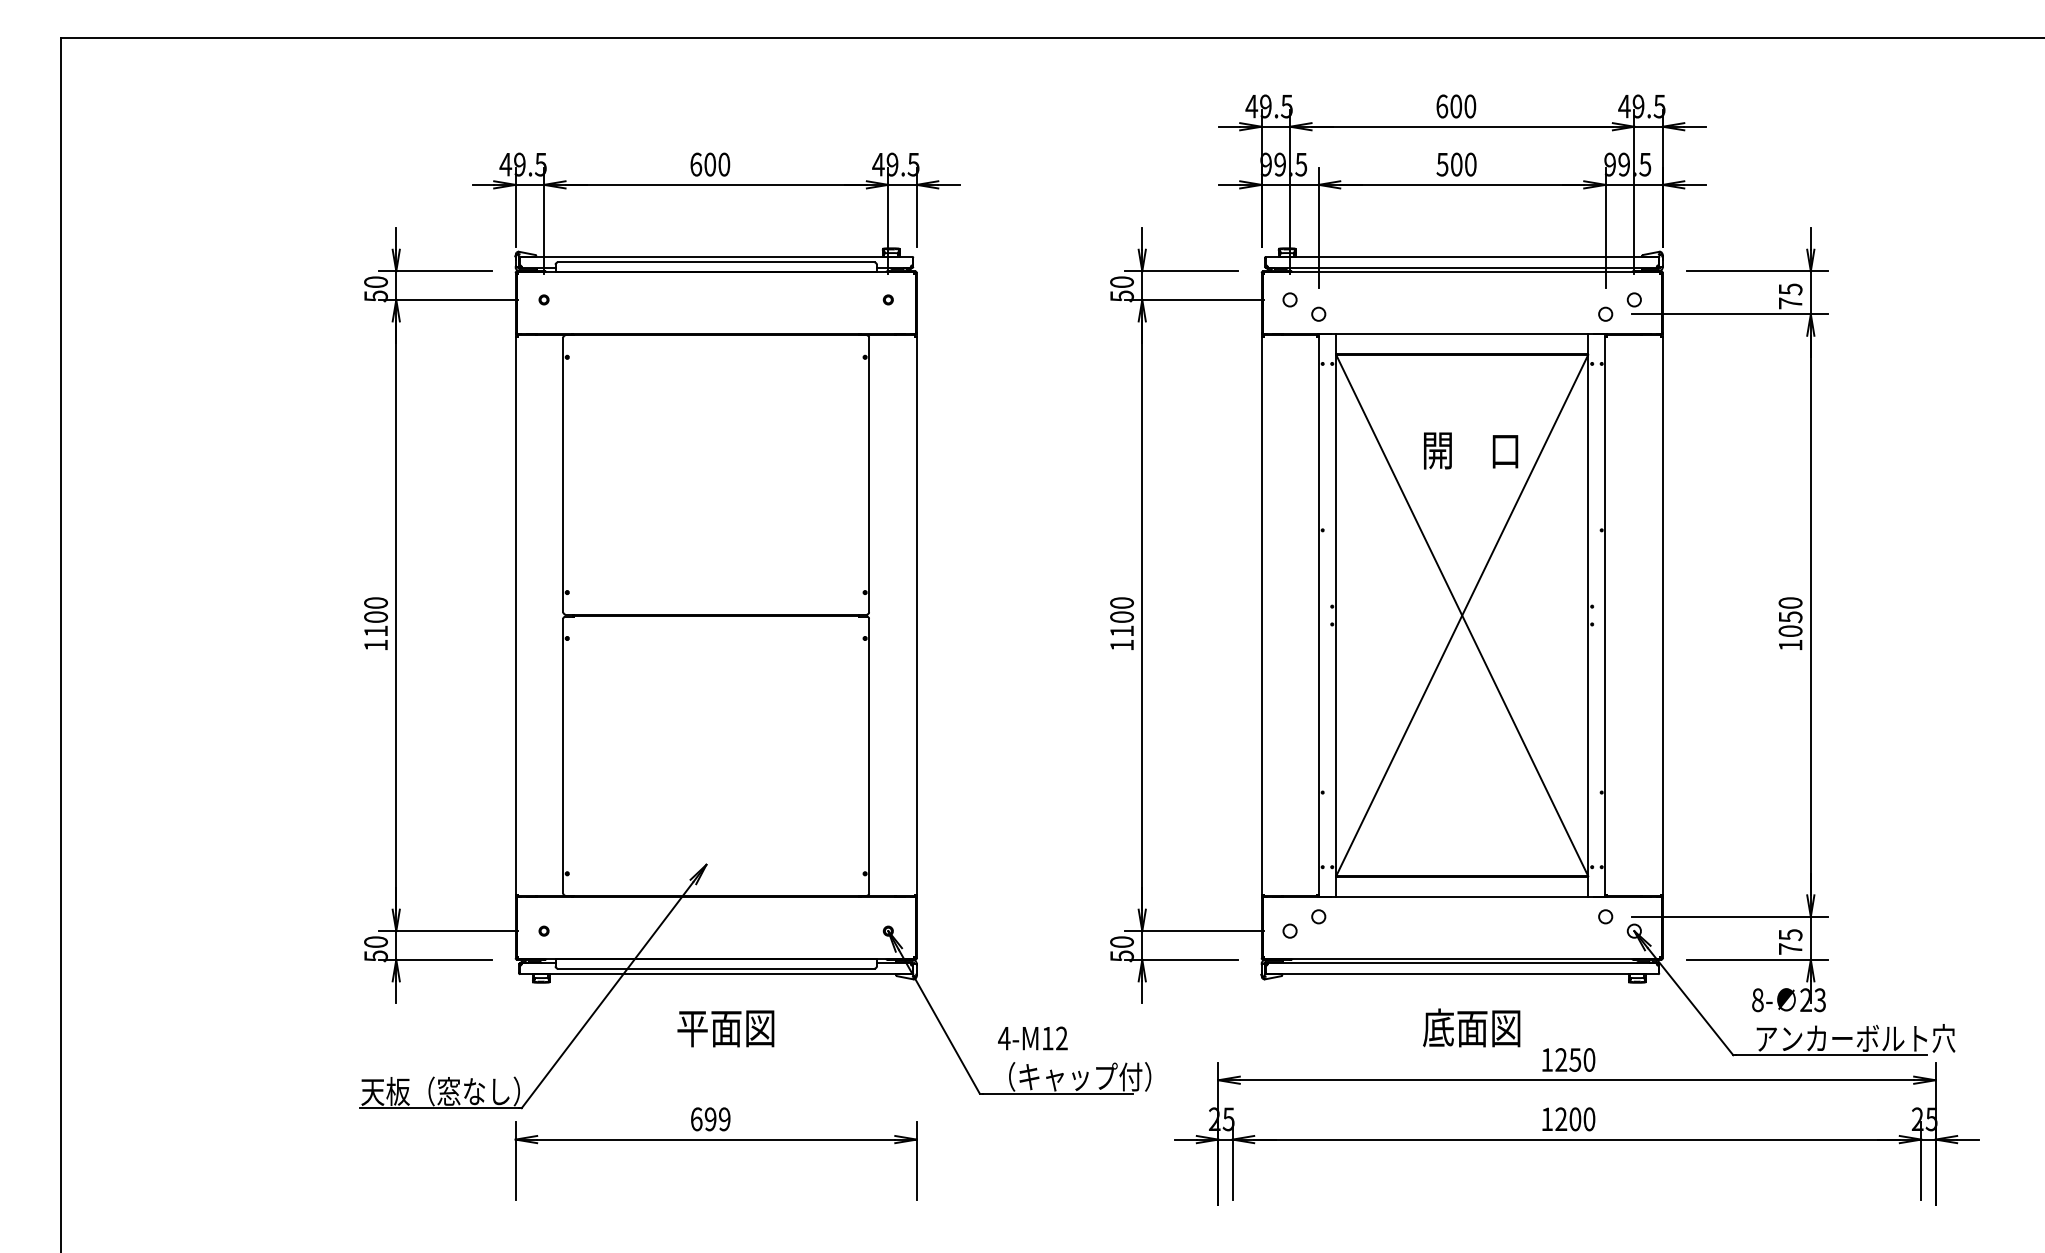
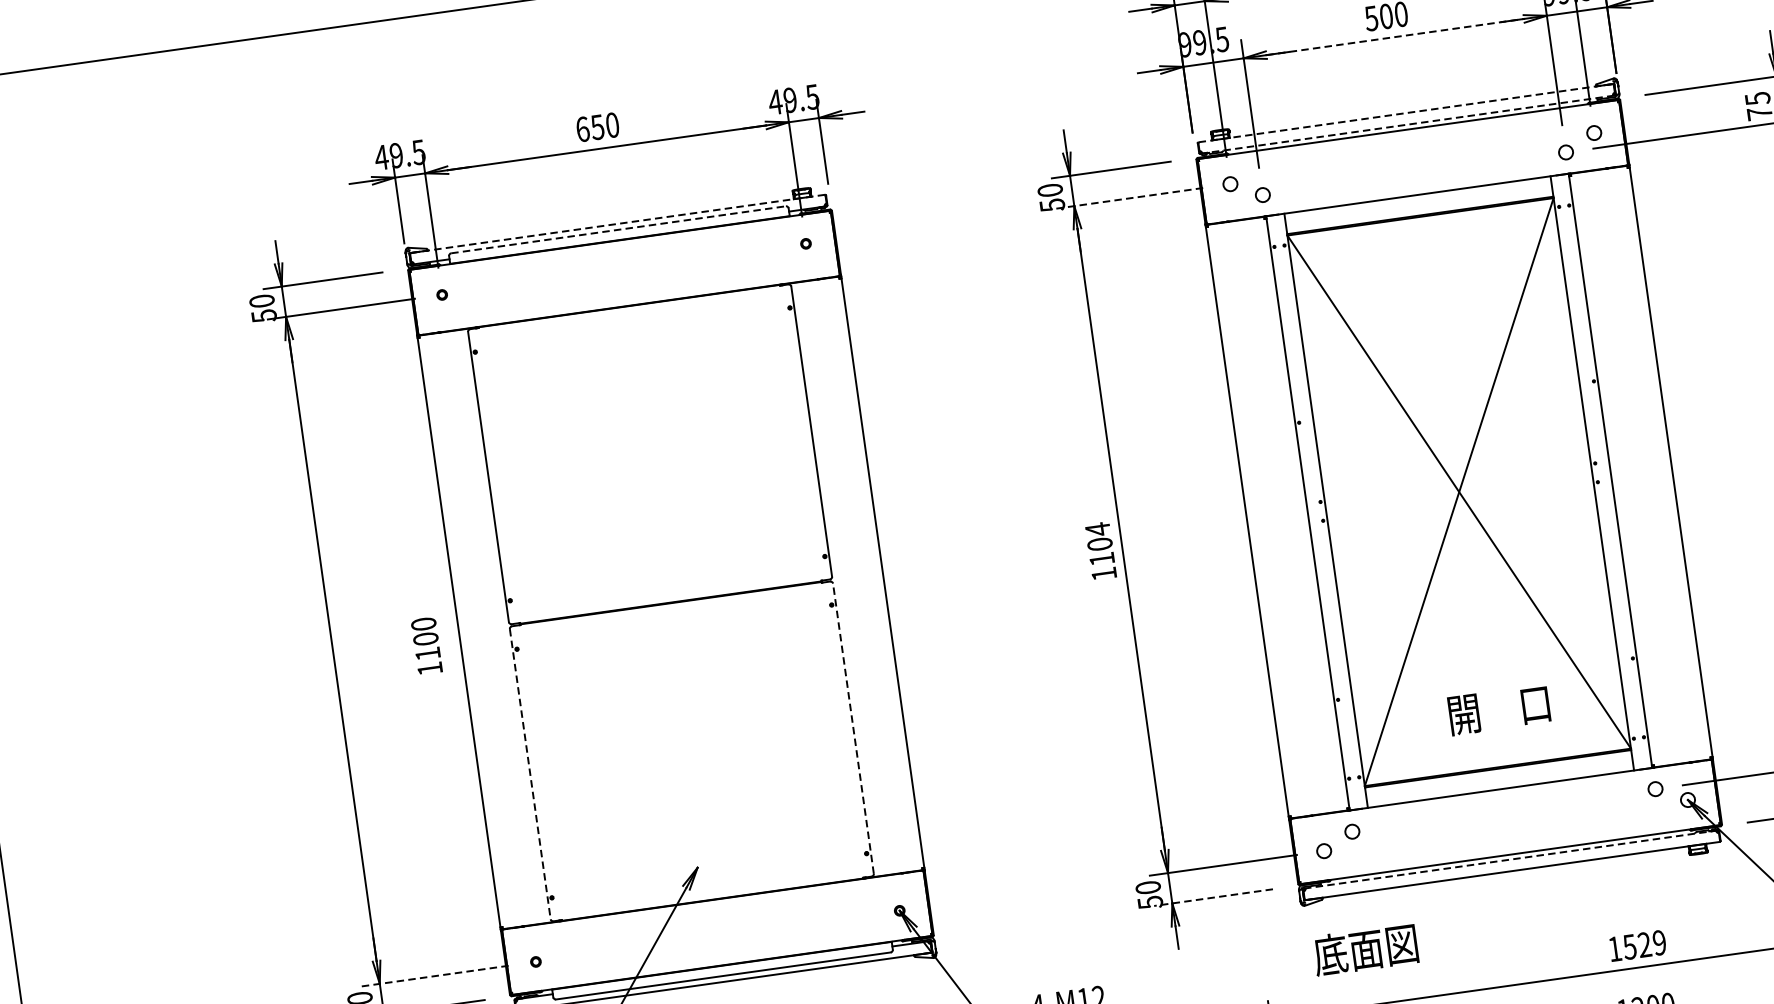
text: (710, 164) -> (597, 127), 600 -> 650
line: (1462, 184) -> (1395, 36), solid -> dashed
line: (715, 256) -> (616, 223), solid -> dashed
line: (1462, 256) -> (1406, 112), solid -> dashed
line: (716, 262) -> (618, 229), solid -> dashed
line: (1462, 267) -> (1407, 124), solid -> dashed
line: (1194, 299) -> (1129, 197), solid -> dashed
text: (1471, 450) -> (1499, 709), moved
text: (1121, 602) -> (1097, 528), 1100 -> 1104
text: (375, 623) -> (426, 645), moved
line: (869, 755) -> (853, 727), solid -> dashed
line: (563, 756) -> (530, 774), solid -> dashed
line: (448, 931) -> (435, 976), solid -> dashed
line: (1180, 959) -> (1212, 897), solid -> dashed
line: (1461, 963) -> (1510, 859), solid -> dashed
text: (1471, 1027) -> (1365, 949), moved
text: (1575, 1059) -> (1644, 944), 1250 -> 1529

